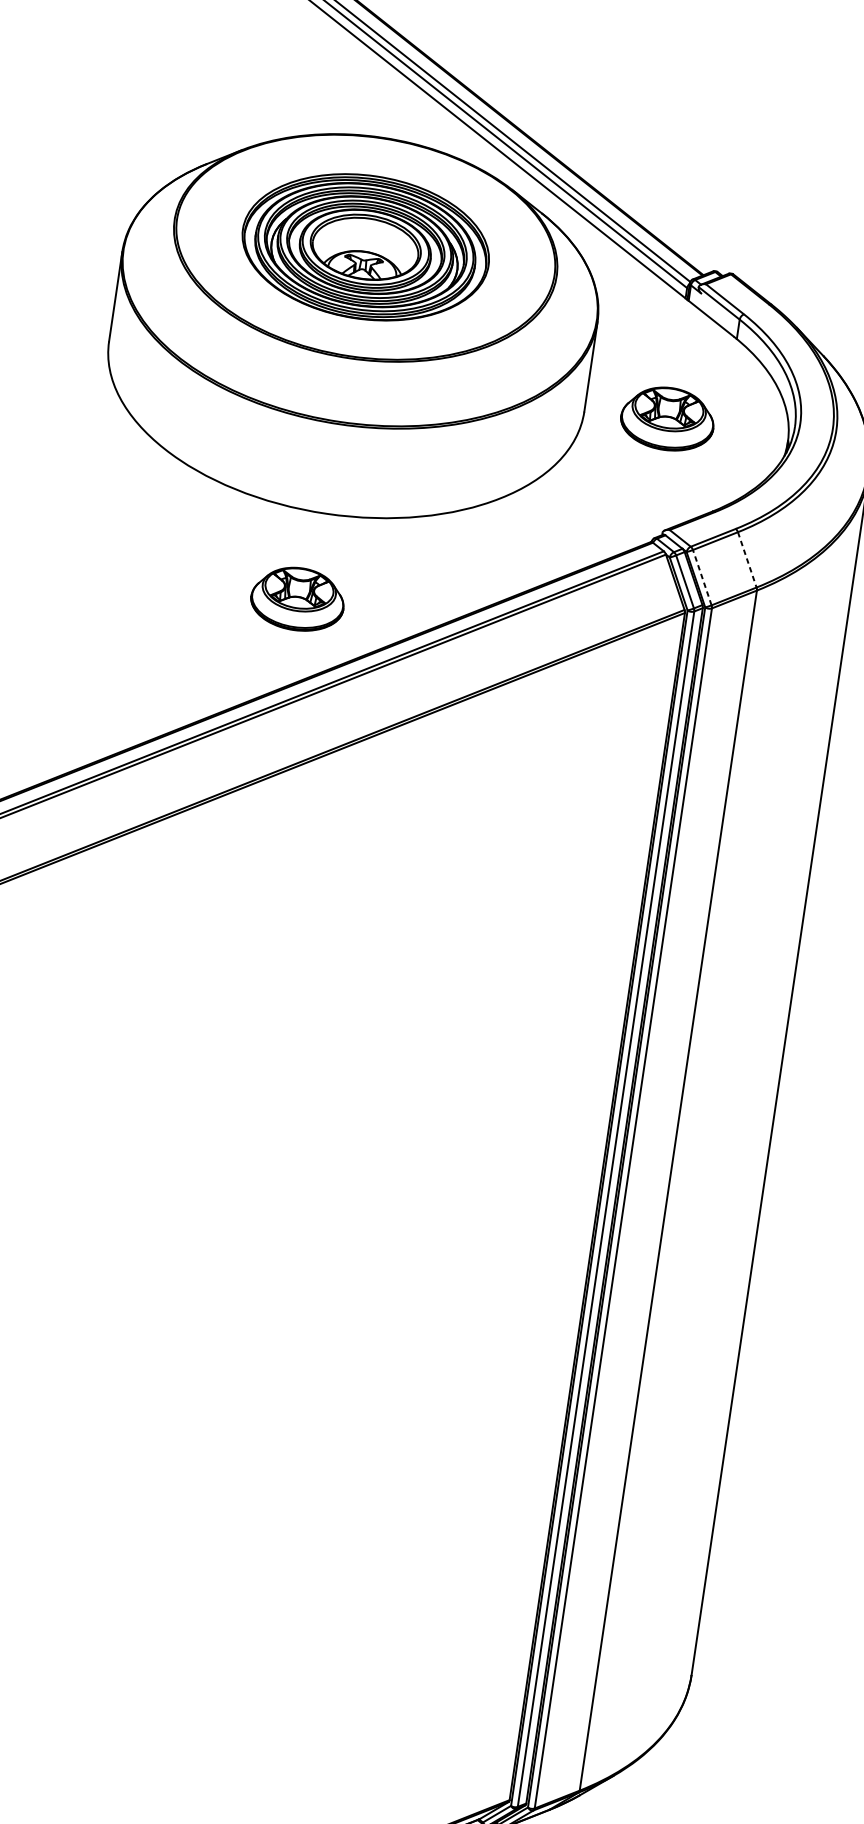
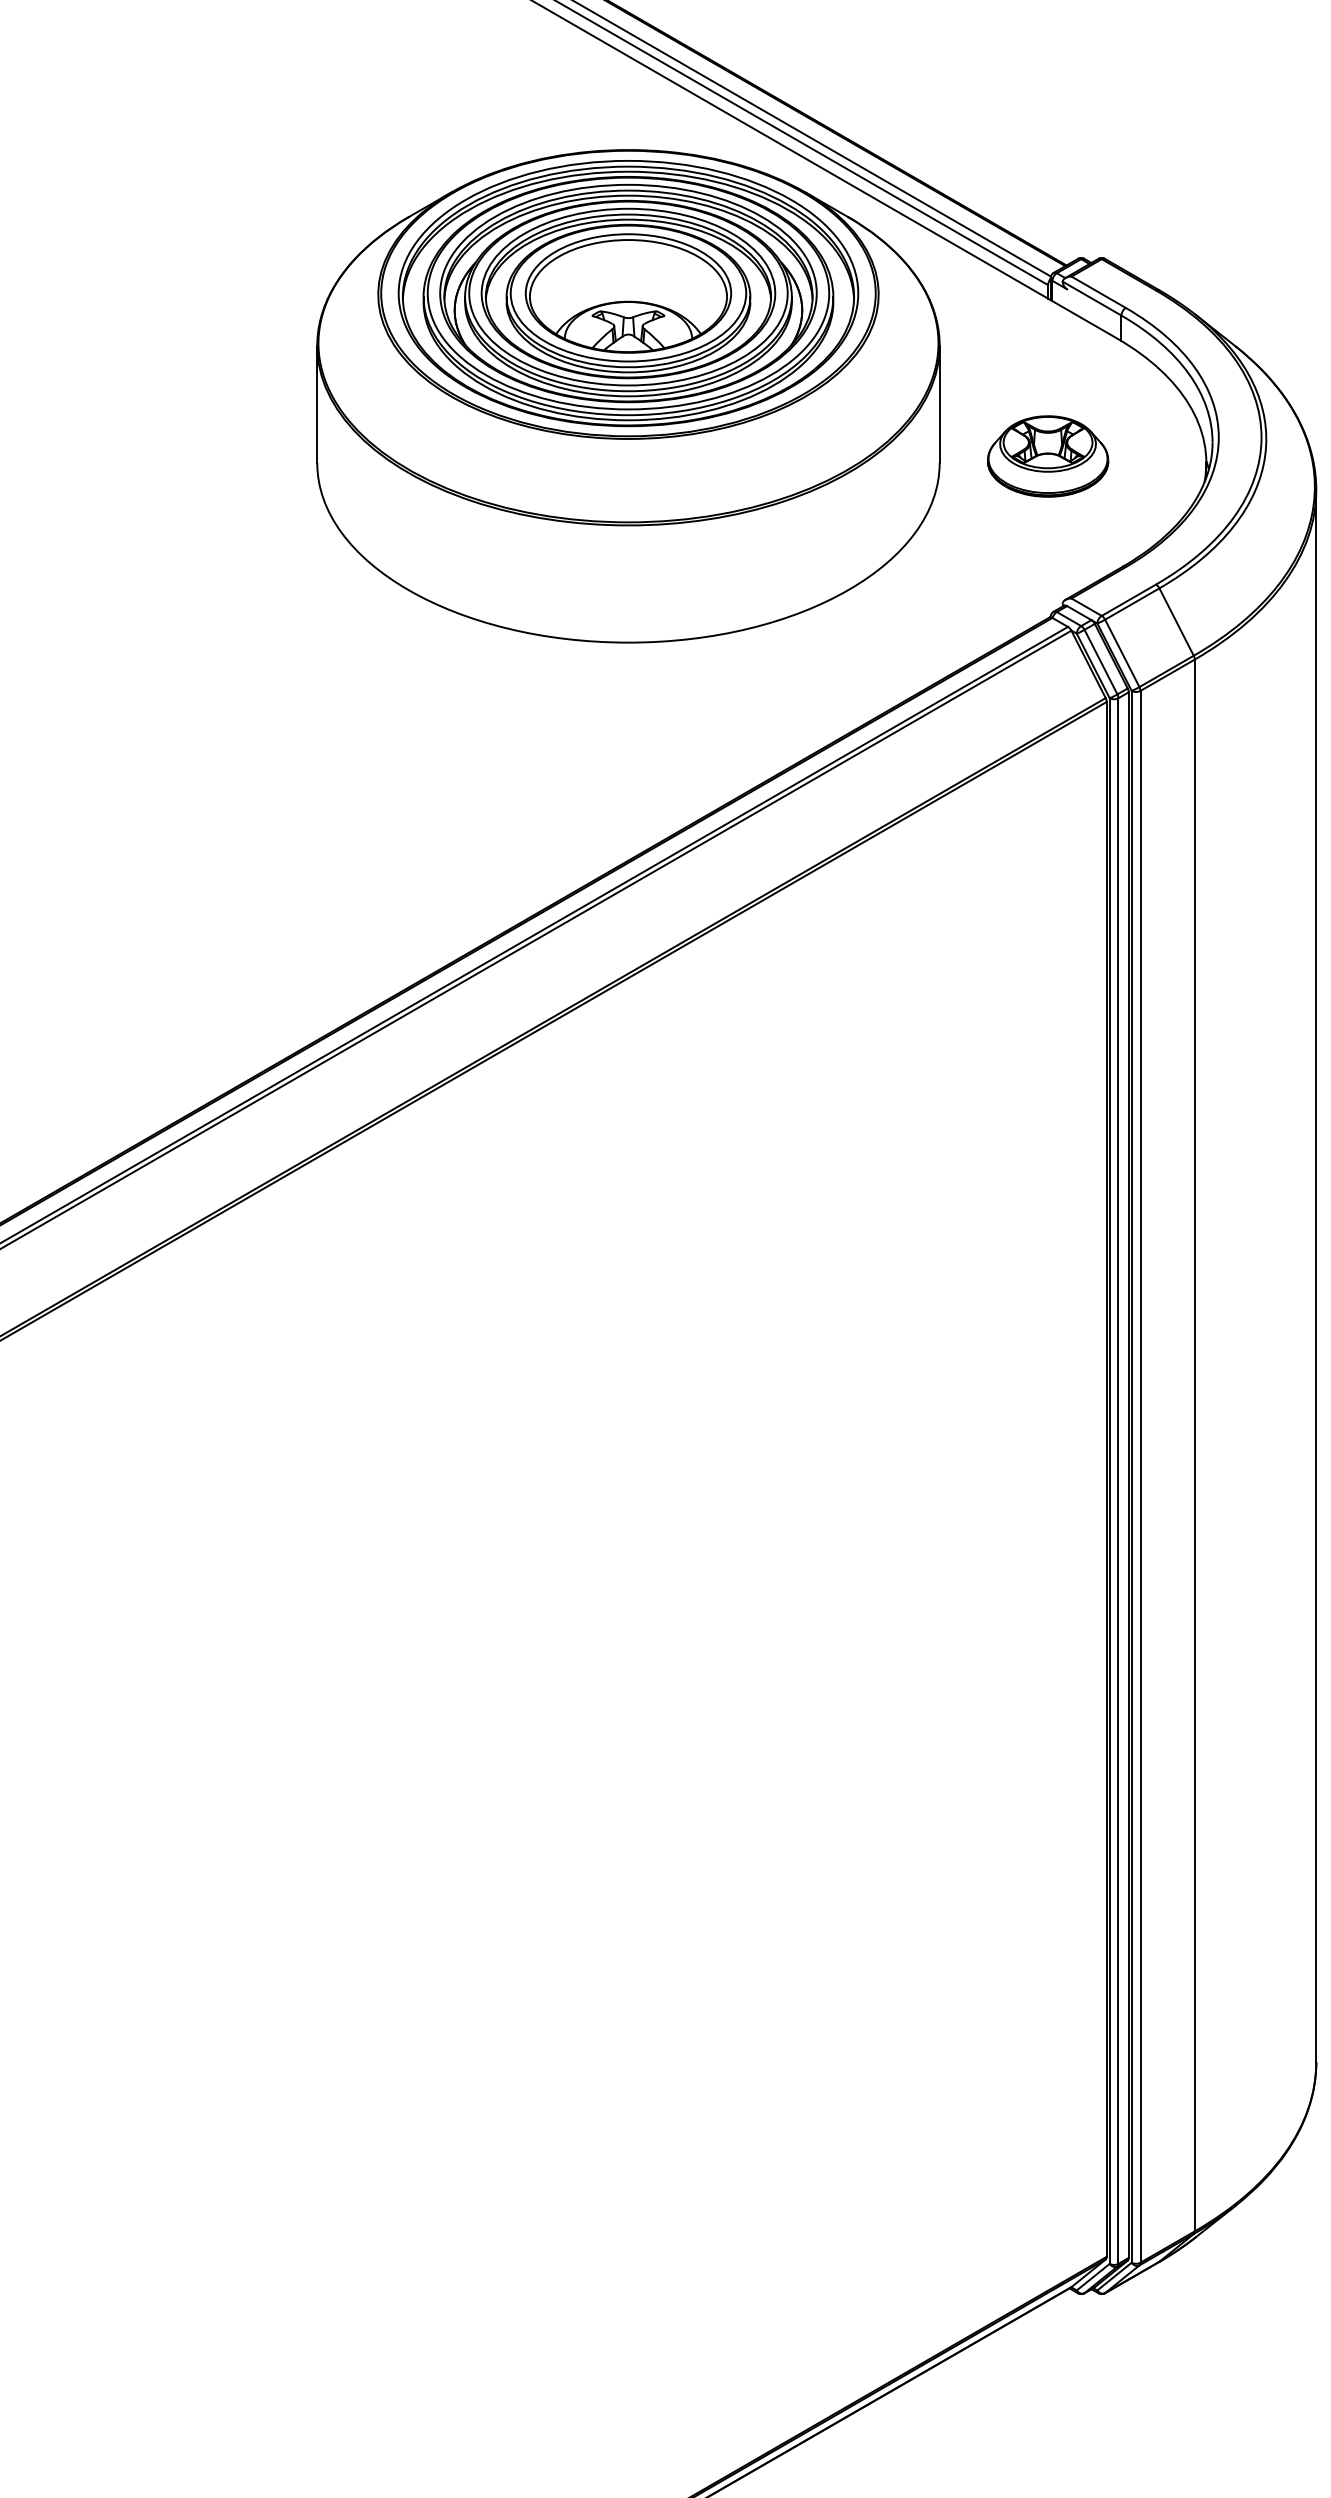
part: (365, 247) -> (628, 293), size x1.43
line: (747, 560) -> (1176, 622), dashed -> solid
line: (702, 577) -> (1122, 653), dashed -> solid
part: (298, 599) -> (608, 757), removed

